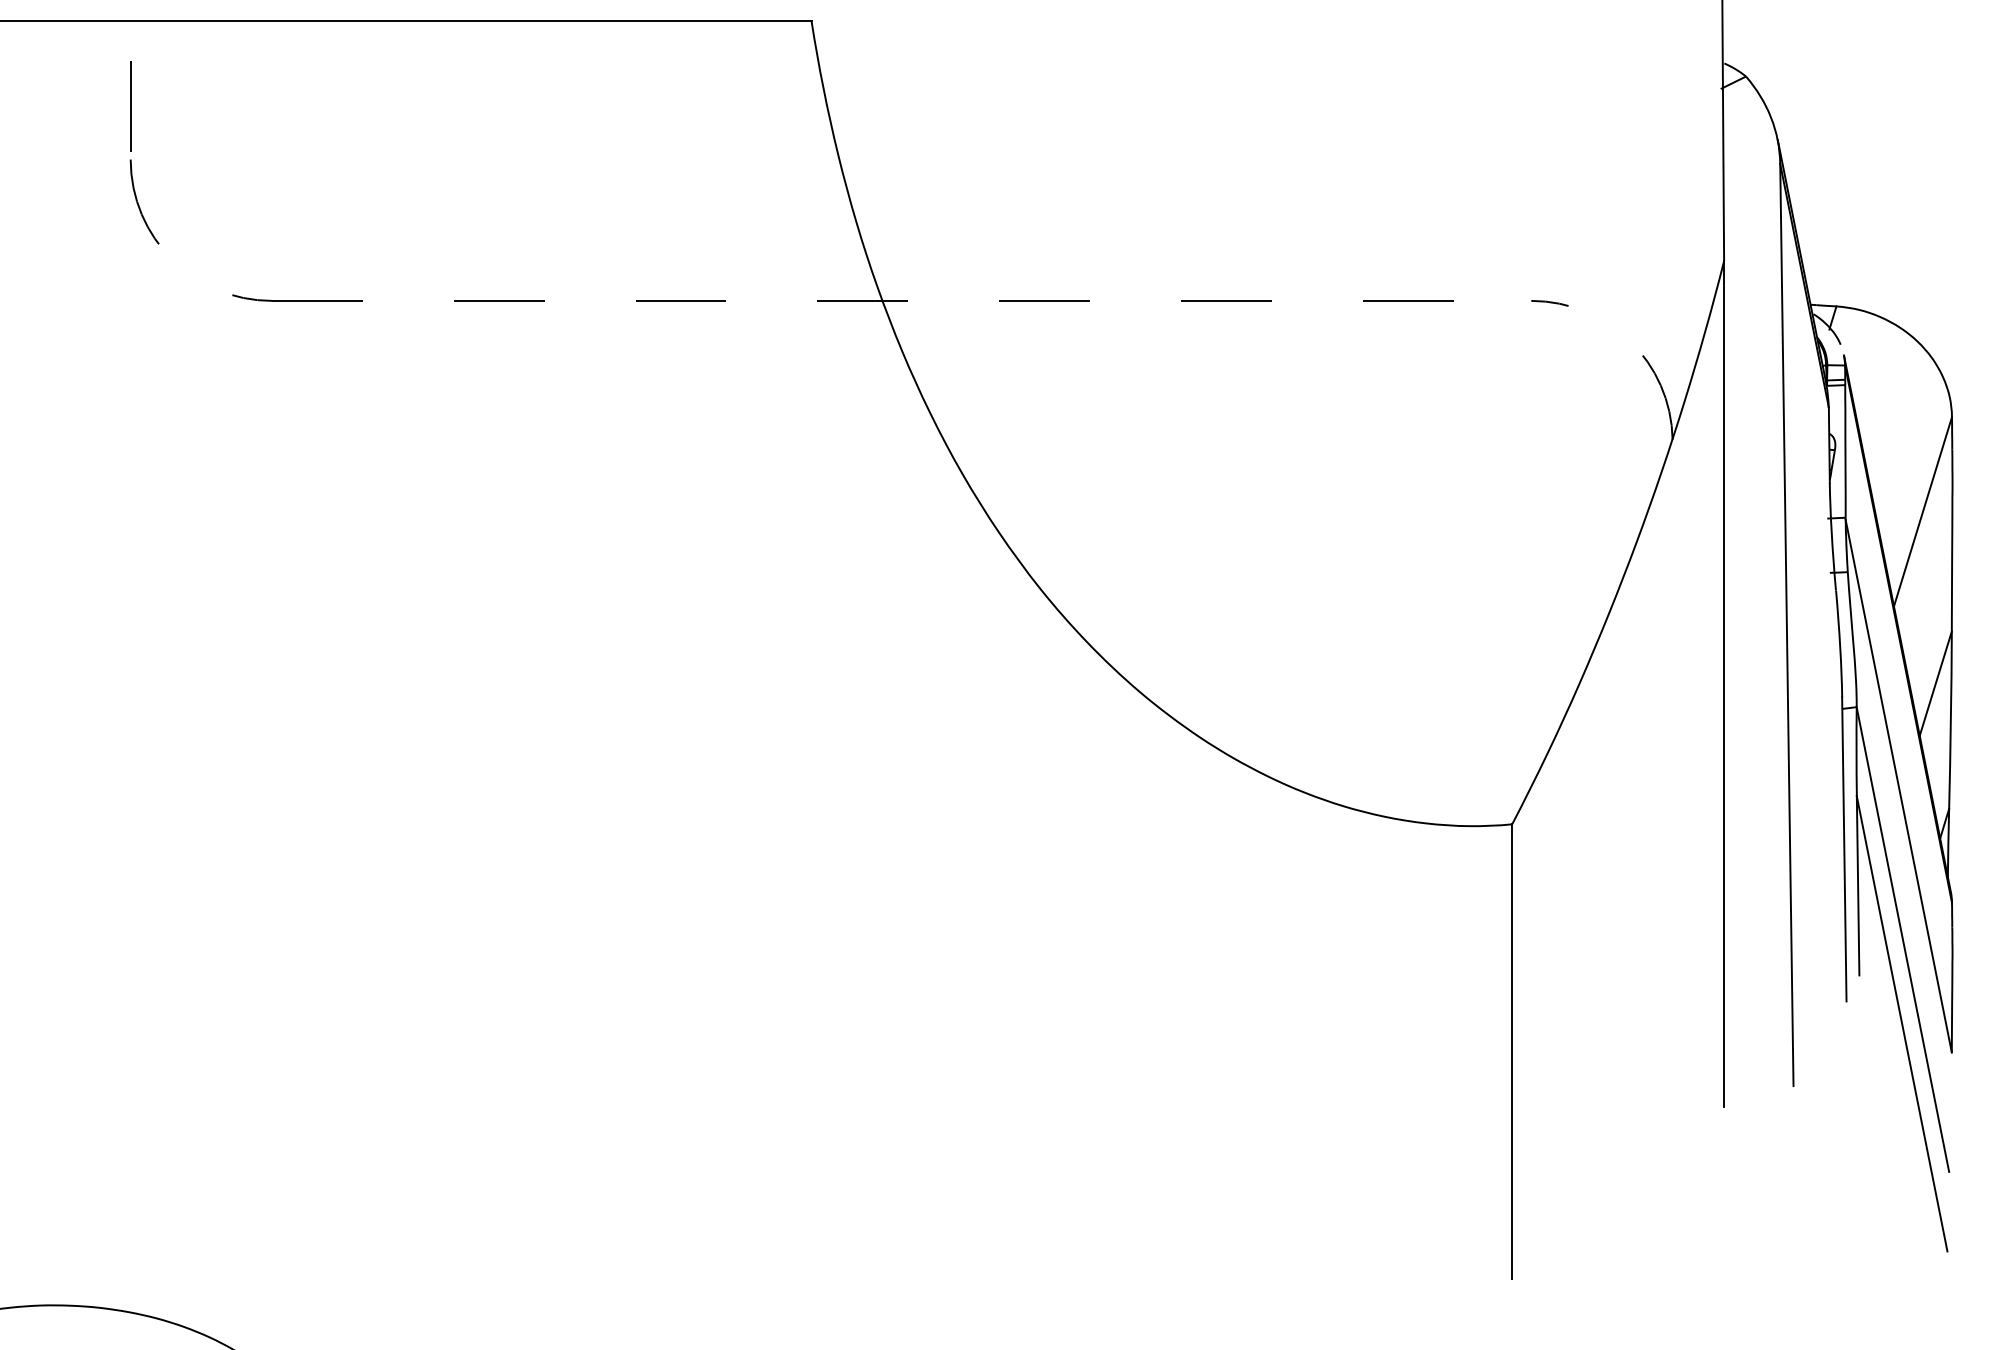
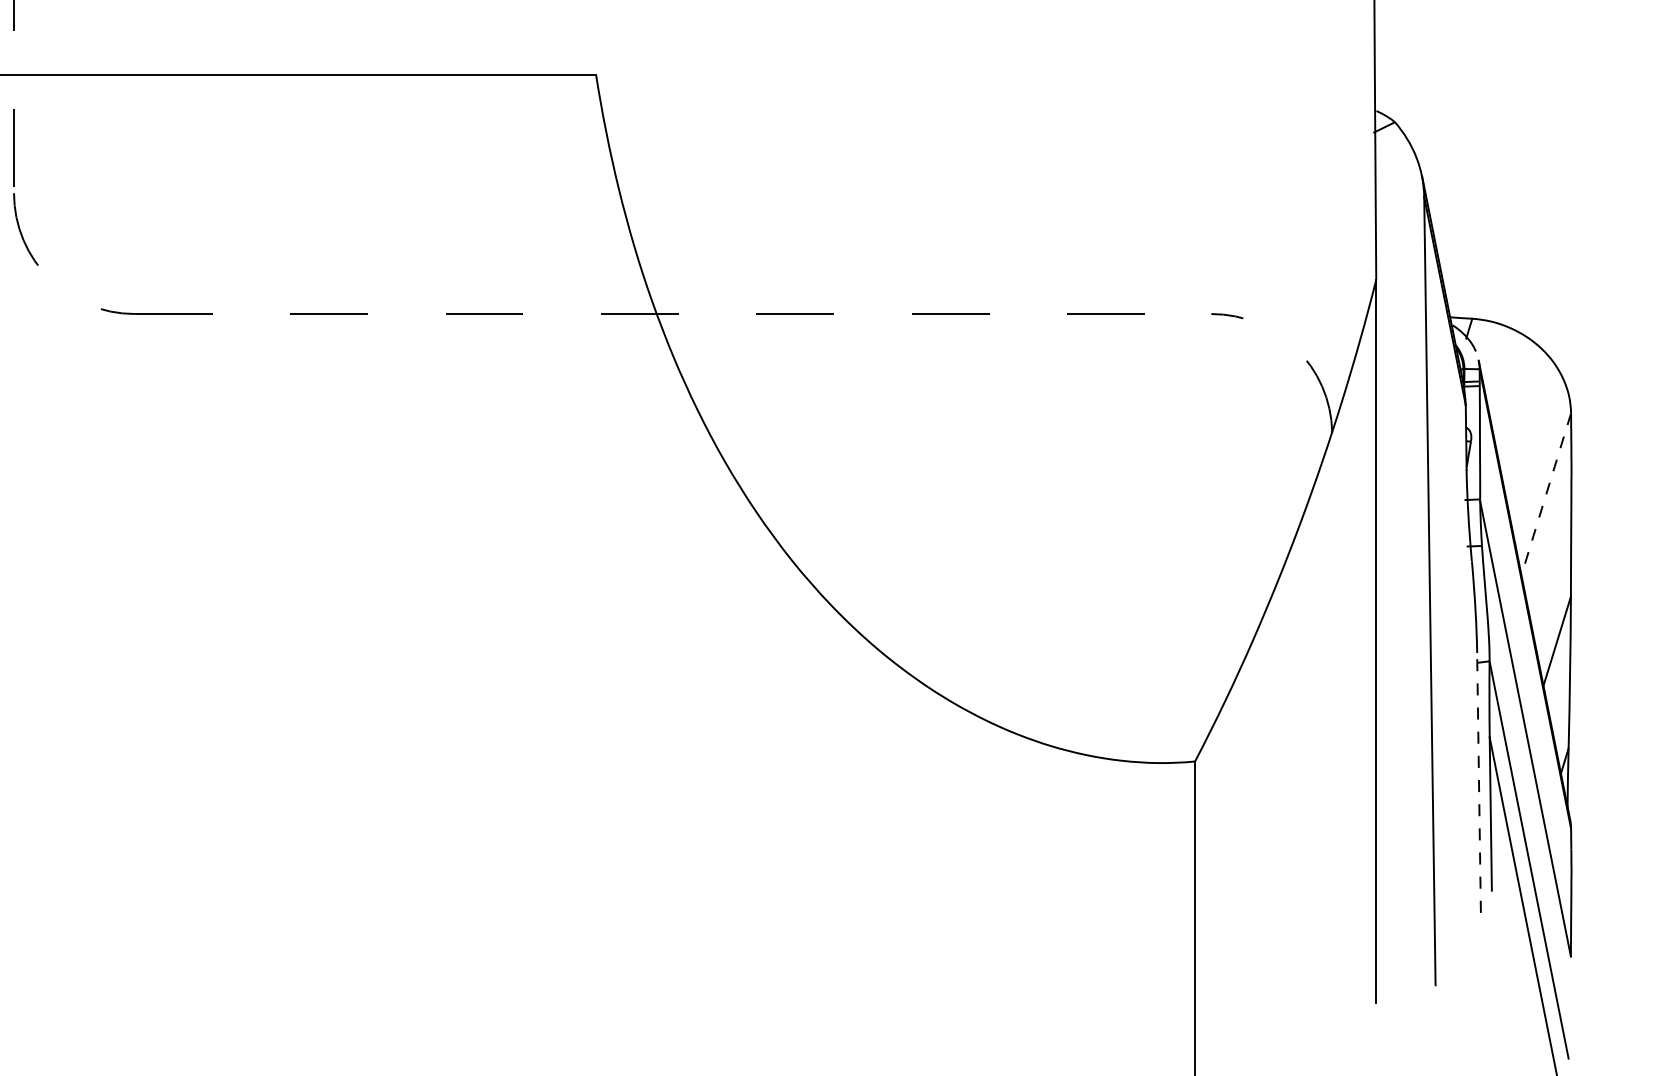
line: (1922, 511) -> (1545, 494), solid -> dashed
line: (1844, 848) -> (1479, 782), solid -> dashed

